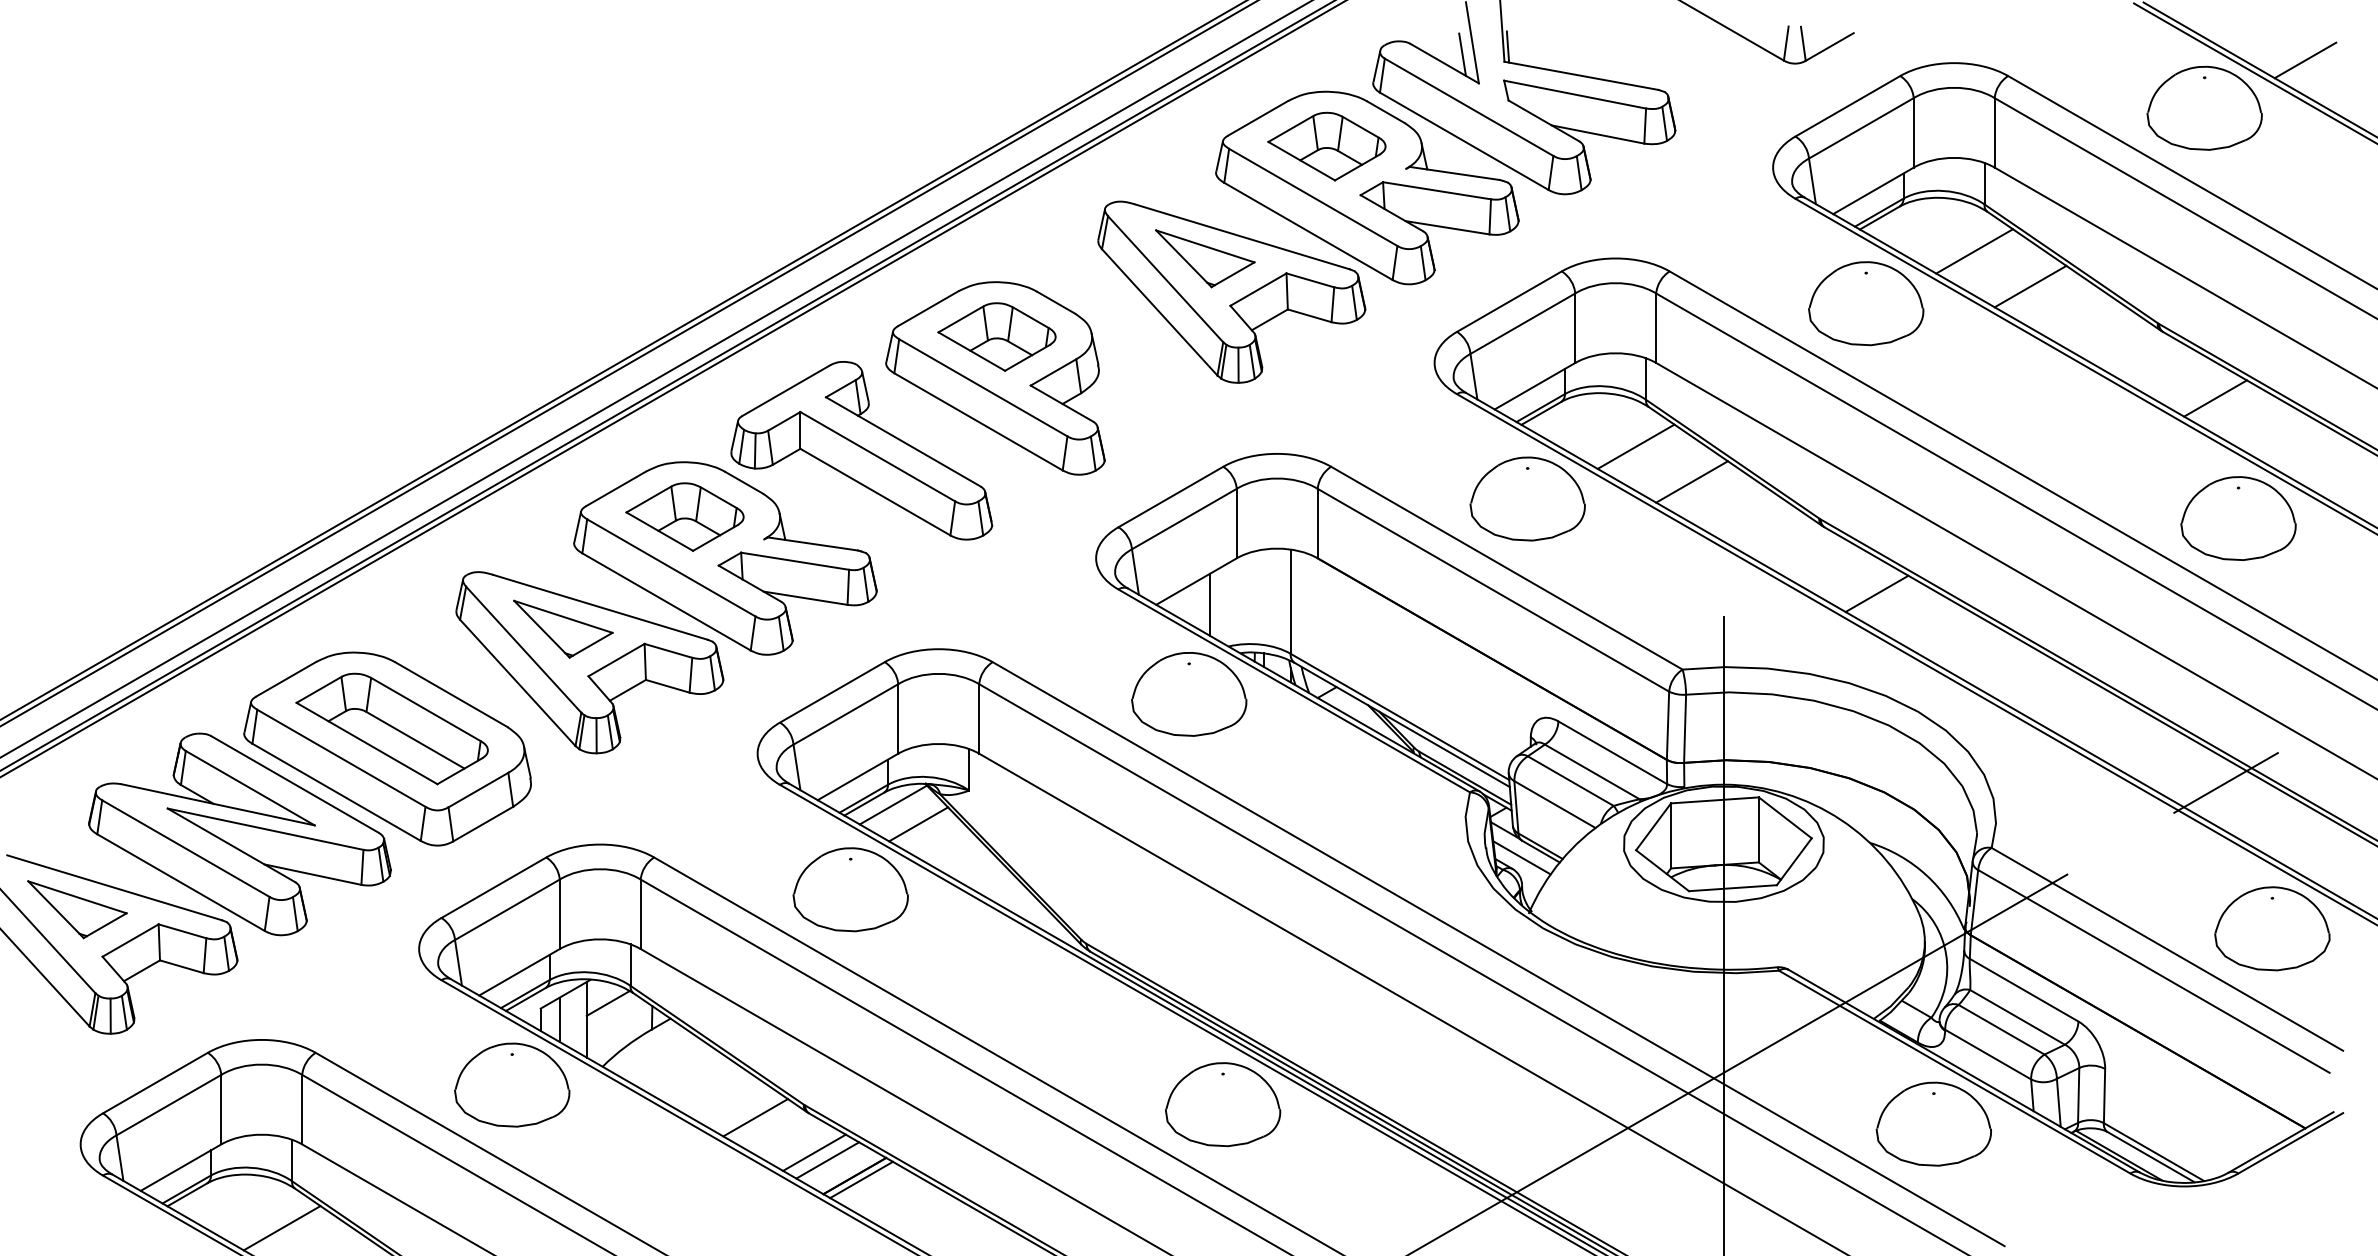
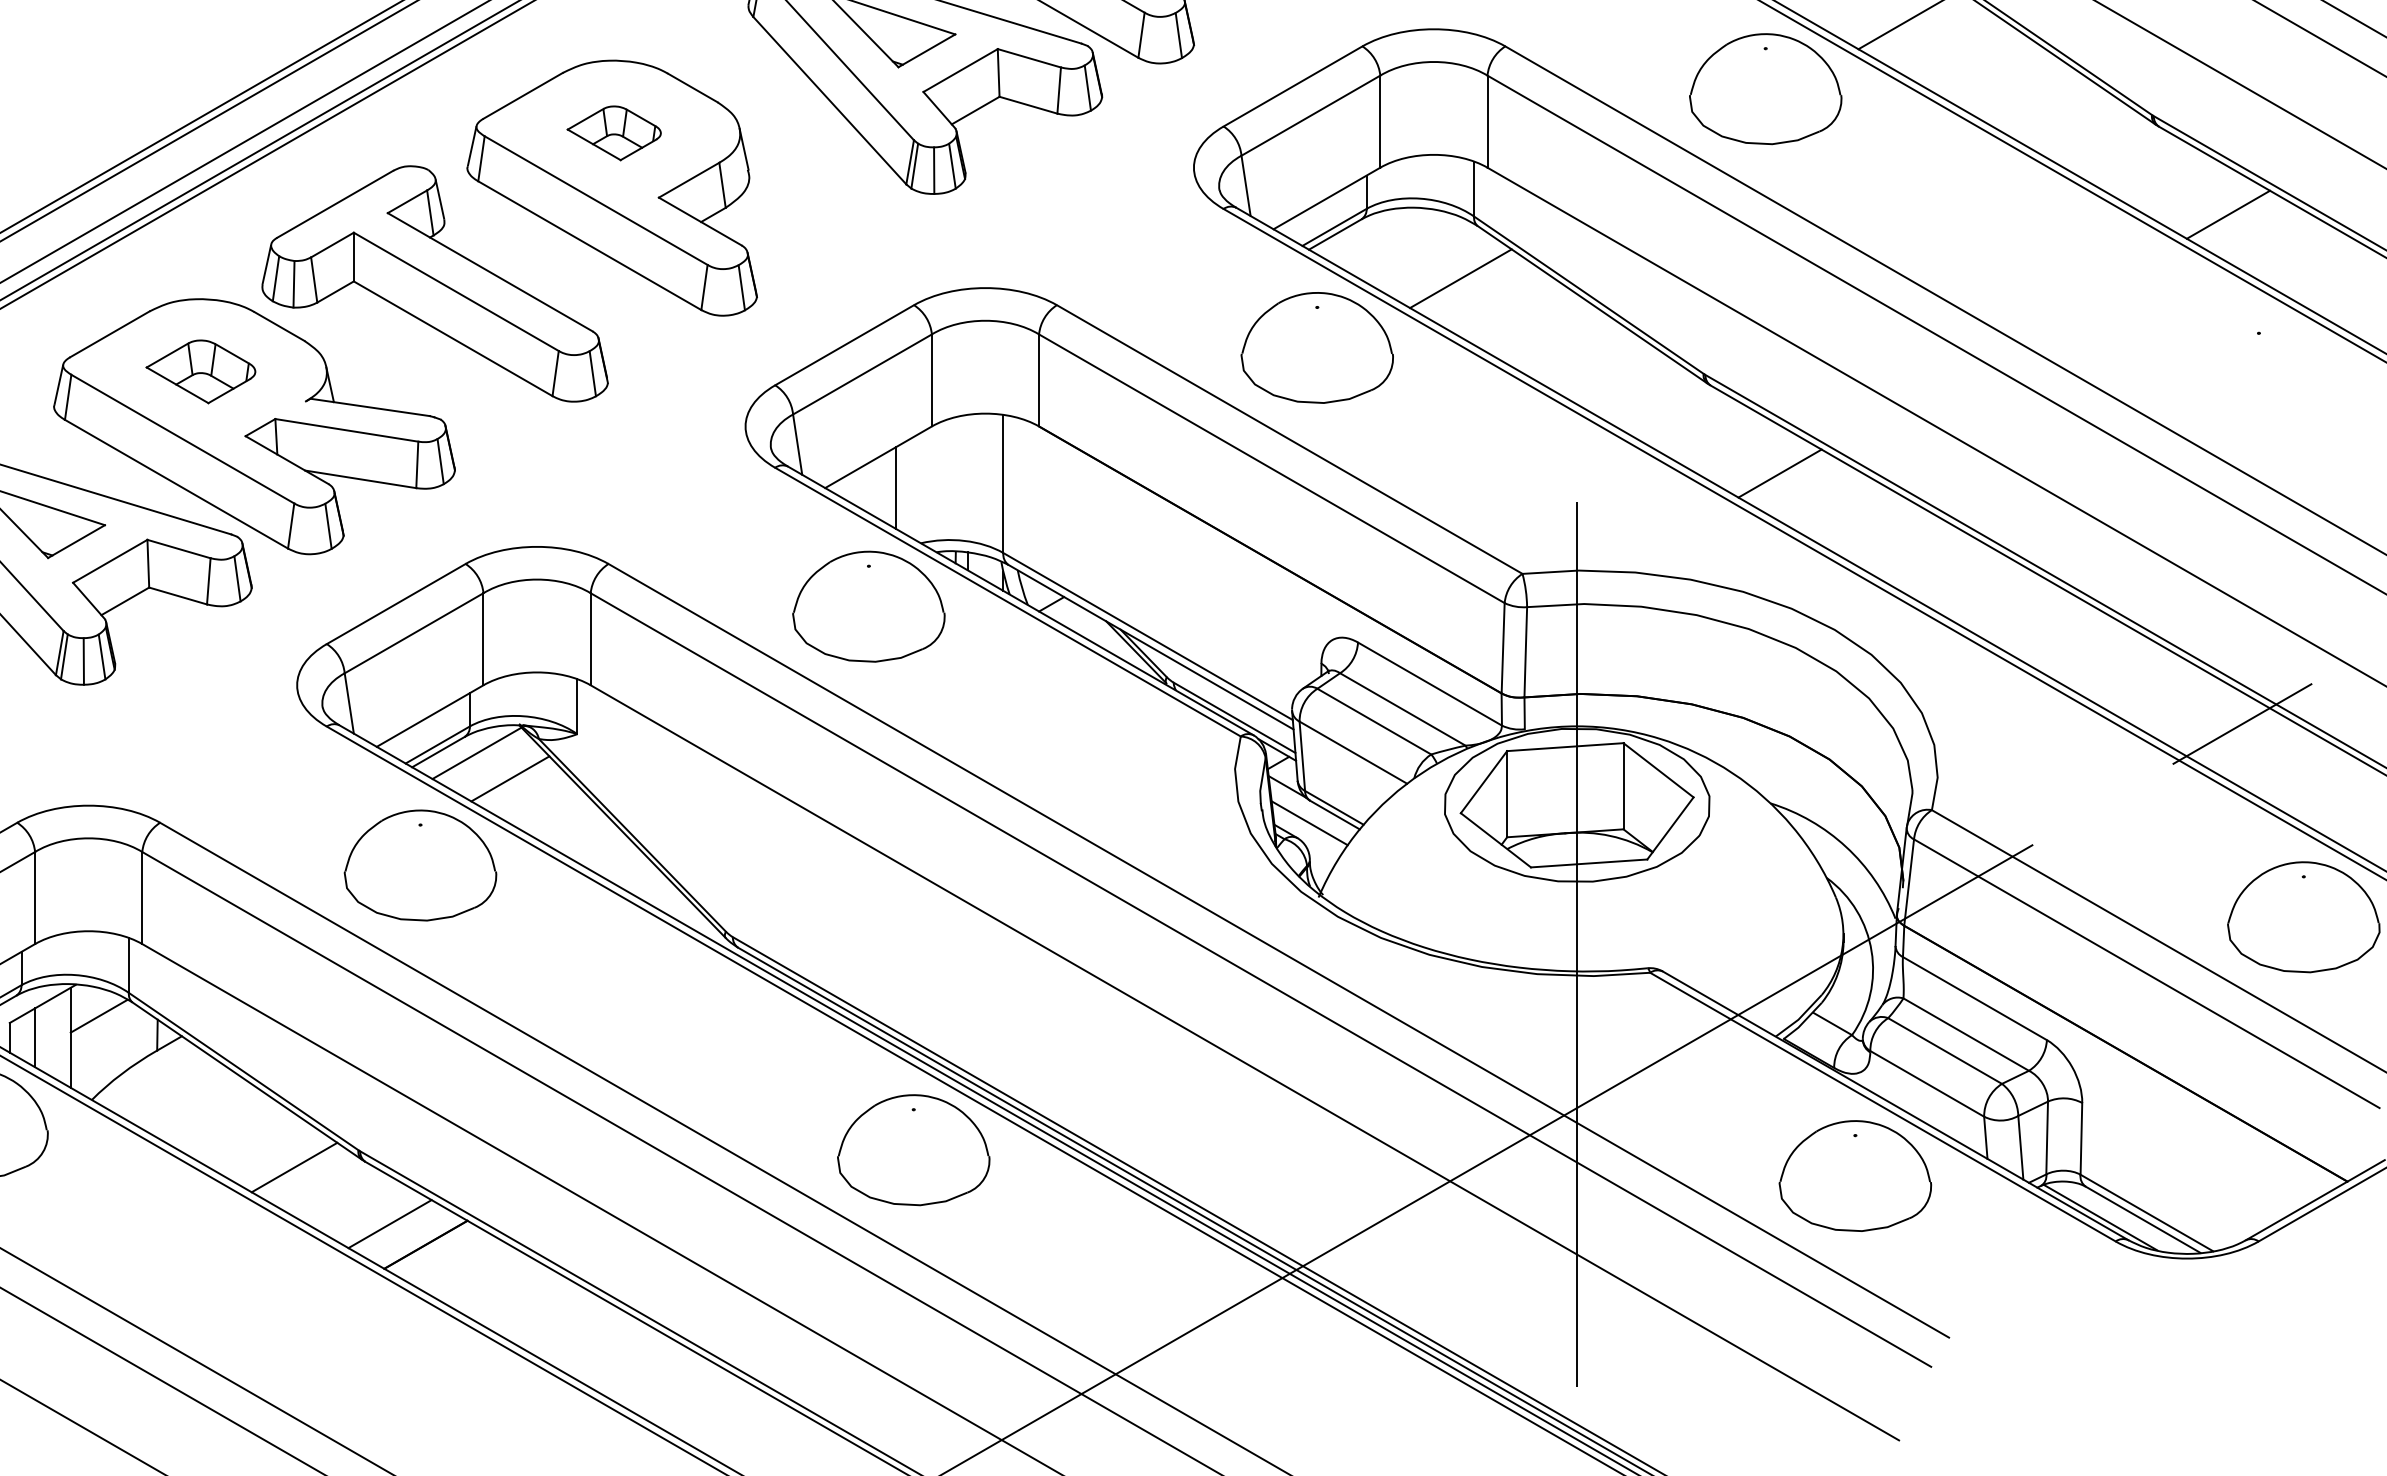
line: (2030, 286) -> (1983, 66), removed
part: (996, 336) -> (613, 132), size x0.6
line: (1691, 481) -> (1534, 324), removed
part: (684, 516) -> (200, 371), size x0.7
part: (2238, 518) -> (2258, 373), removed
line: (814, 1152) -> (372, 1213), removed
line: (861, 1179) -> (434, 1249), removed

